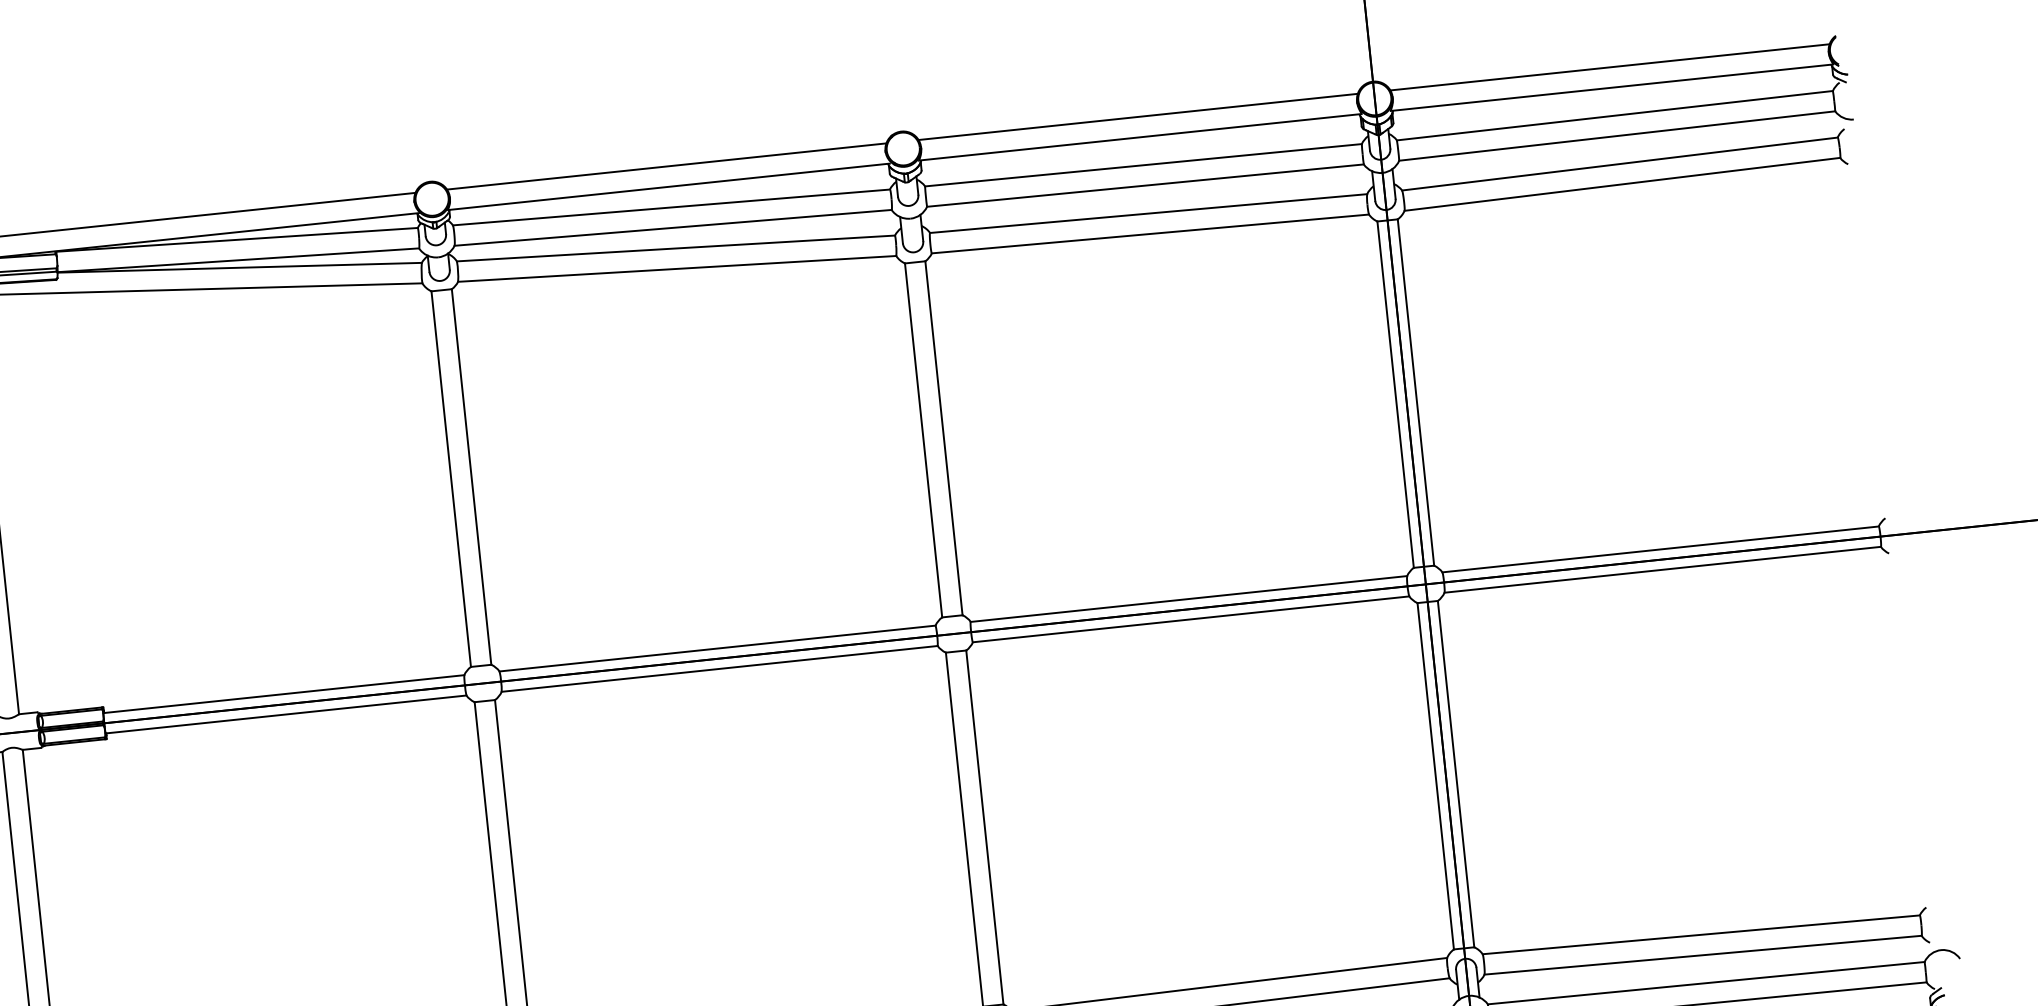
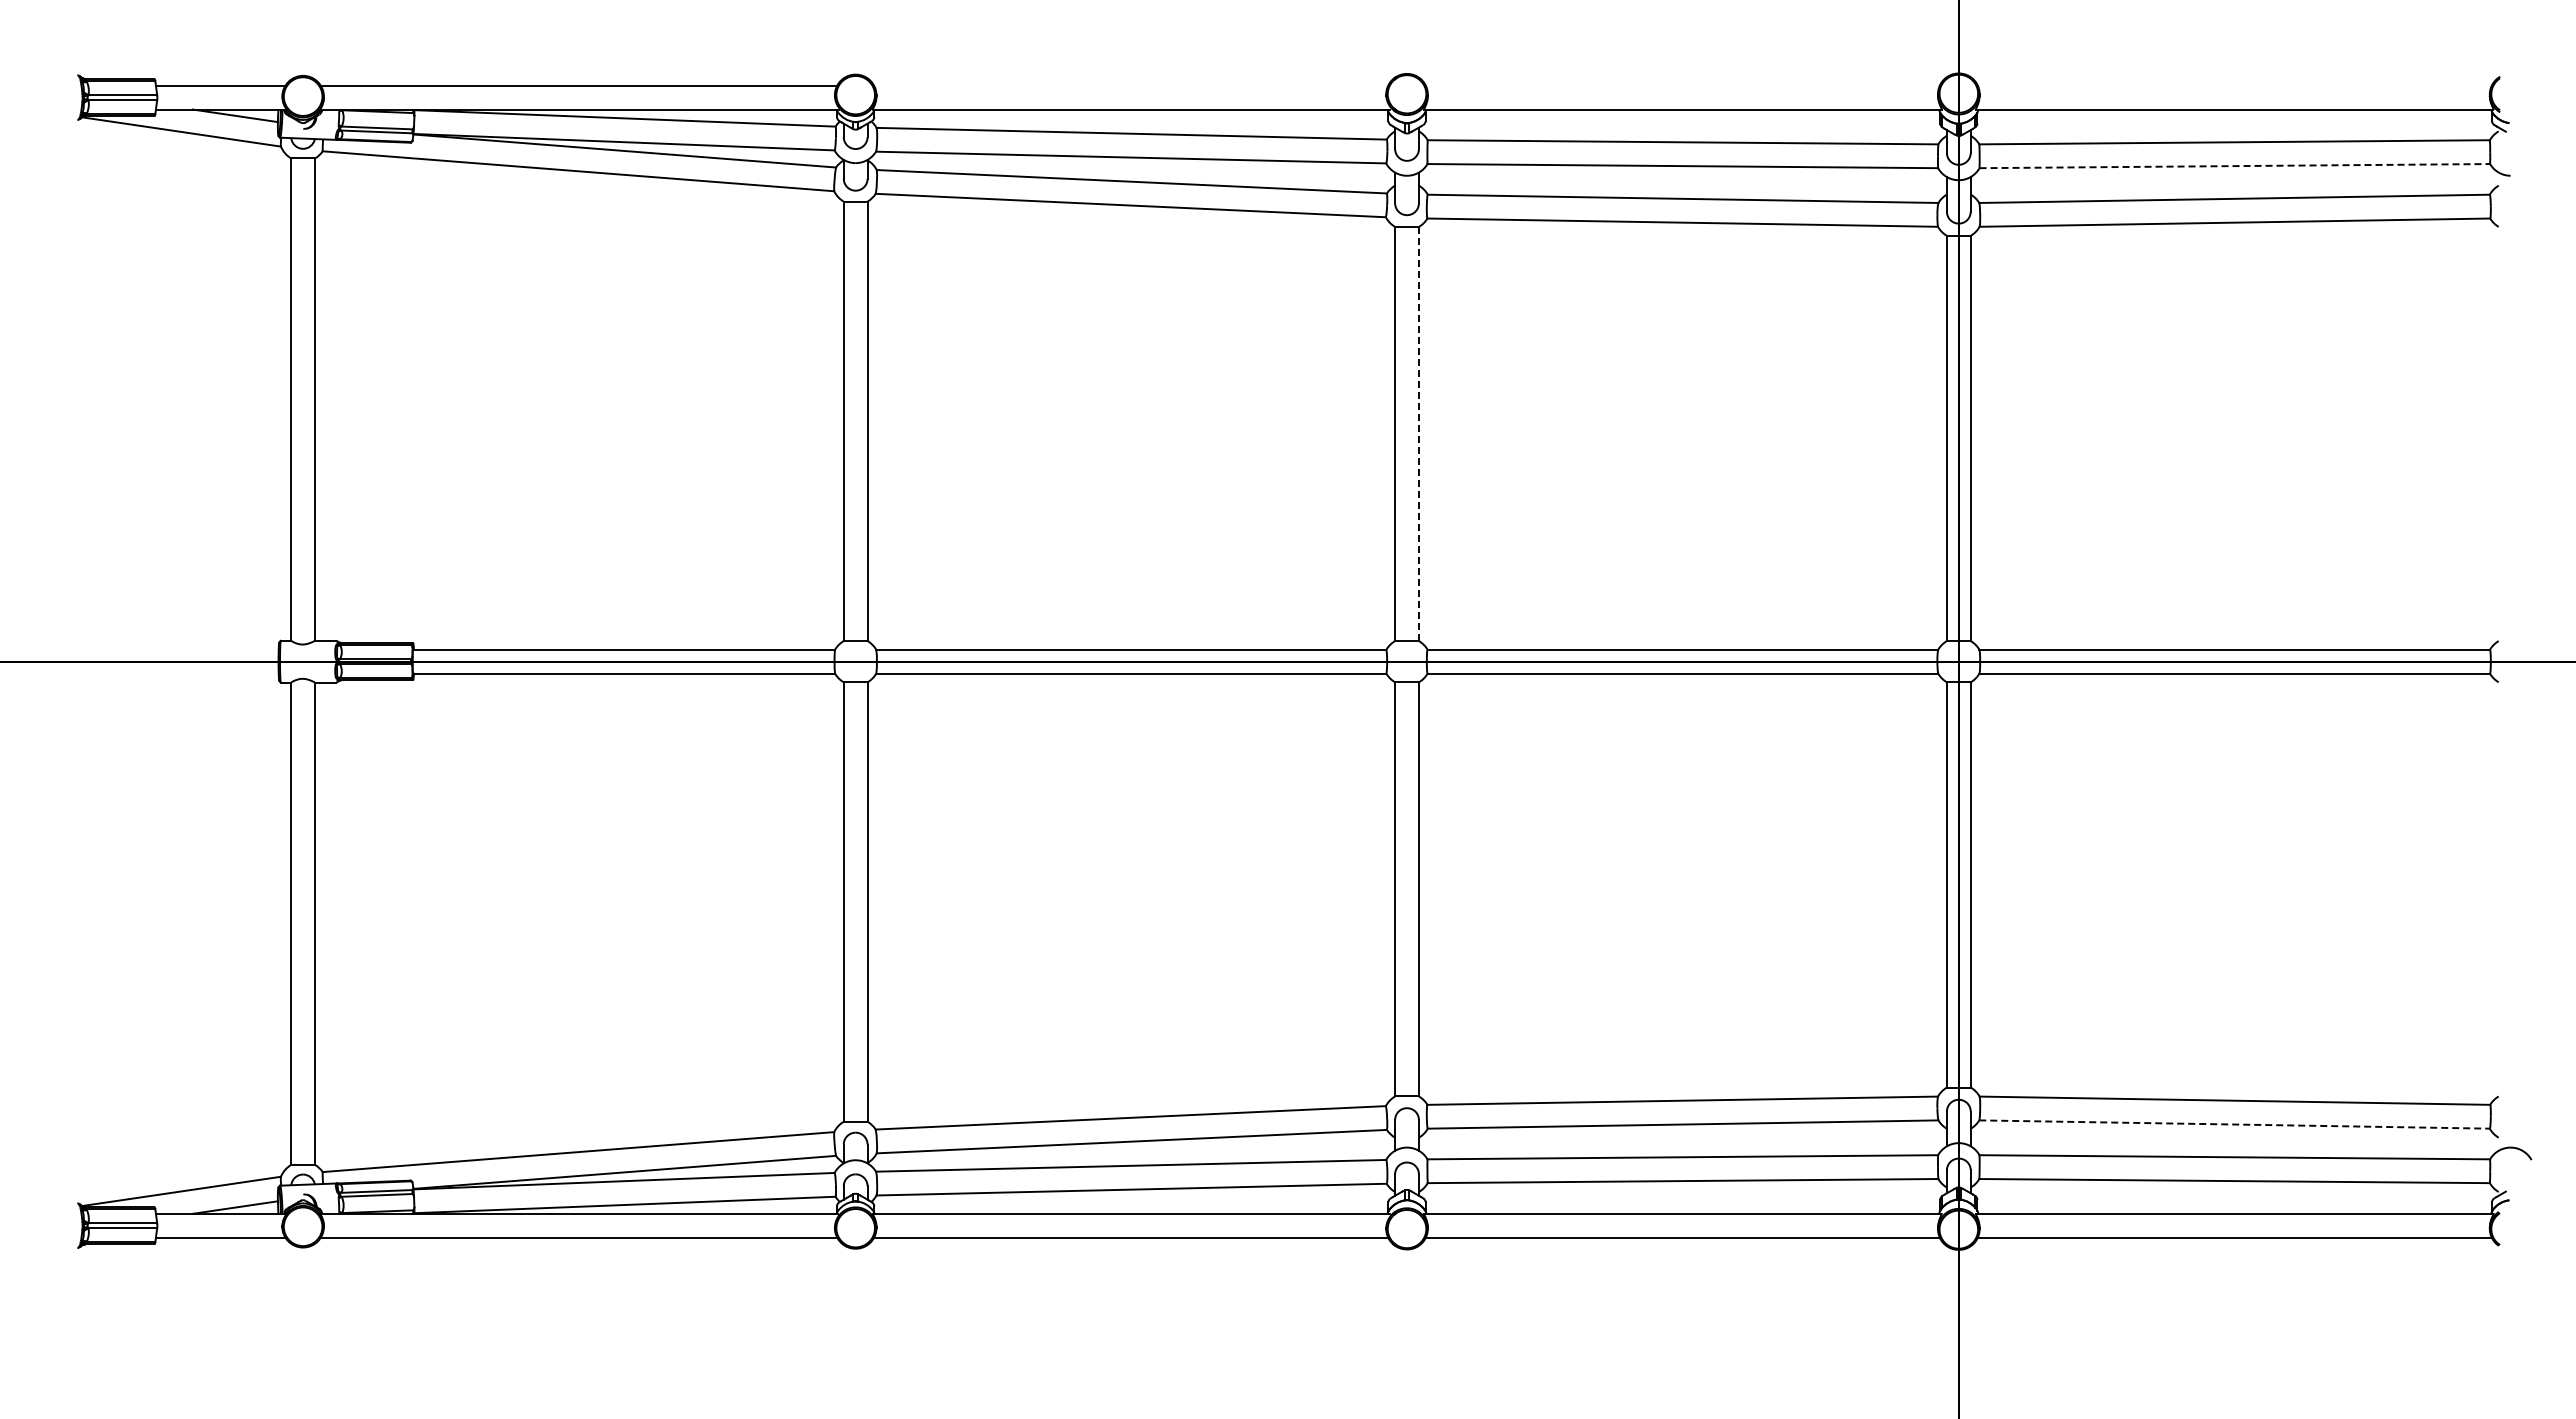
line: (1609, 67) -> (2234, 85), removed
line: (1137, 116) -> (1682, 85), removed
line: (1617, 136) -> (2235, 166), solid -> dashed
line: (666, 166) -> (1131, 85), removed
line: (943, 437) -> (1418, 433), solid -> dashed
line: (1703, 955) -> (2235, 1124), solid -> dashed

